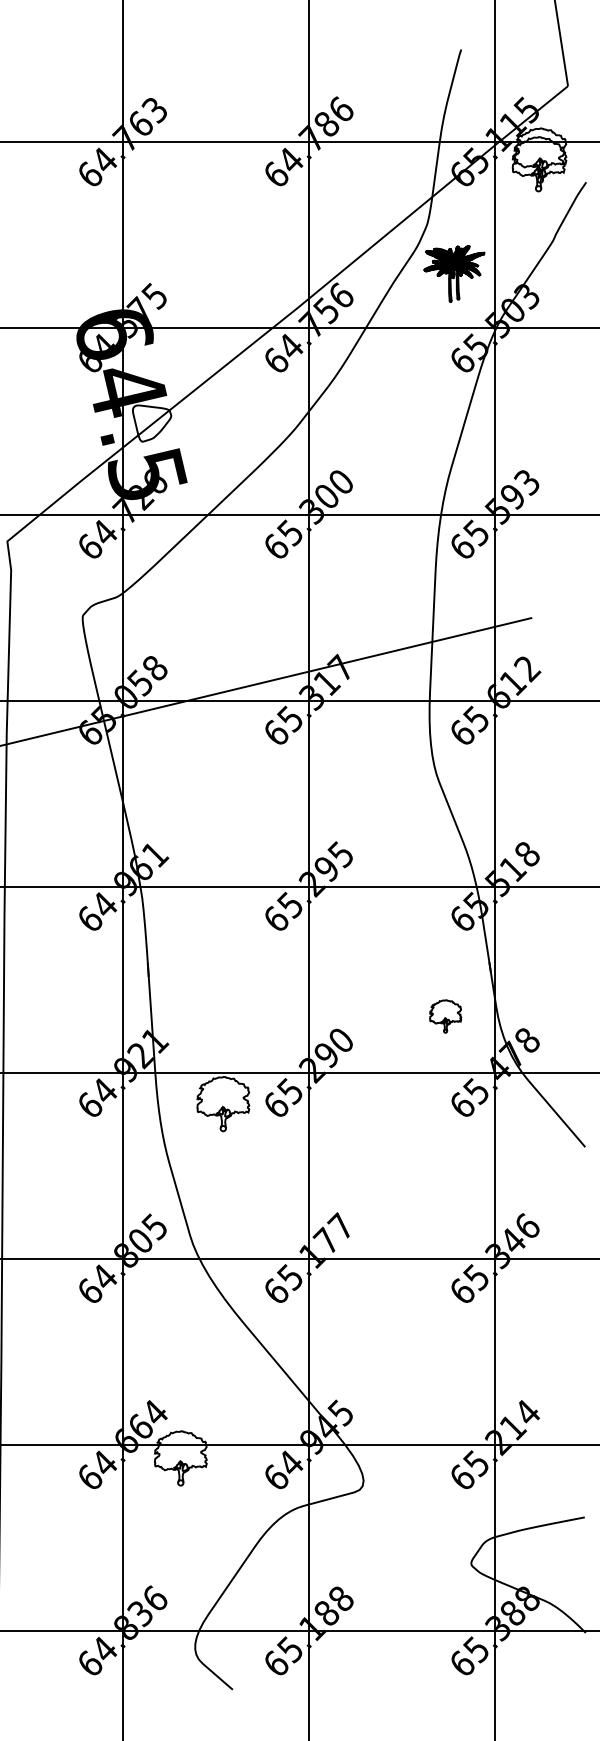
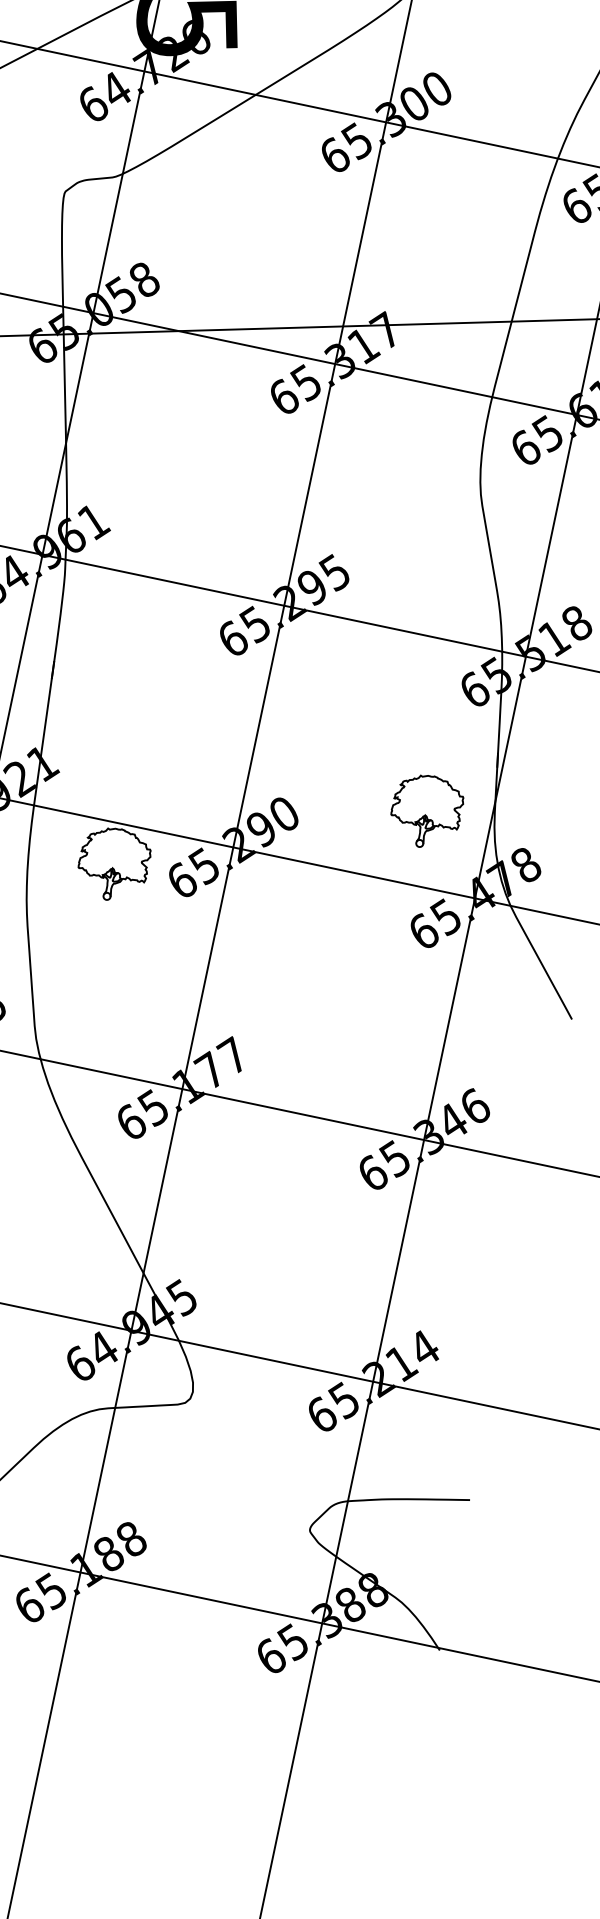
part: (445, 1016) -> (426, 811), size x1.67

